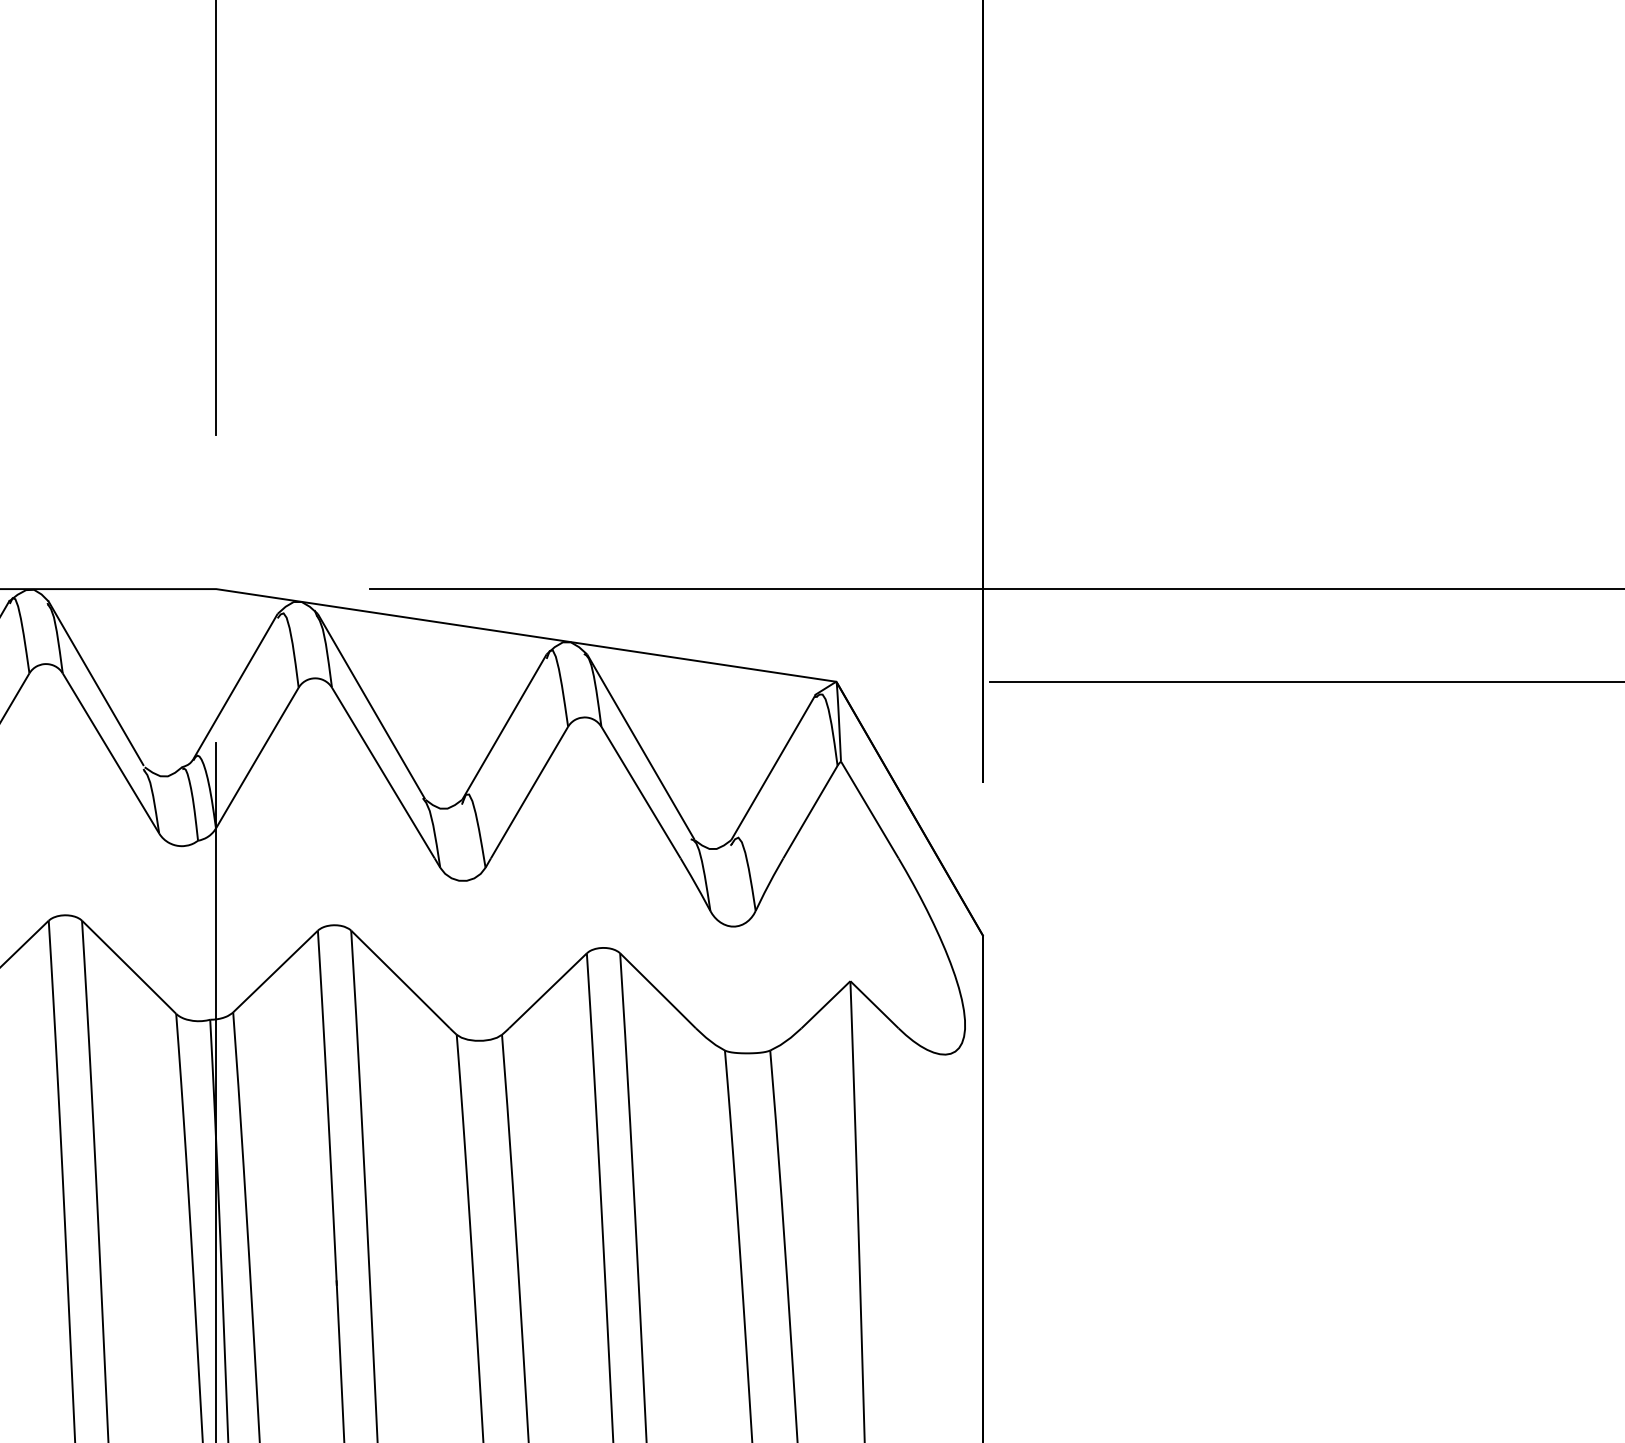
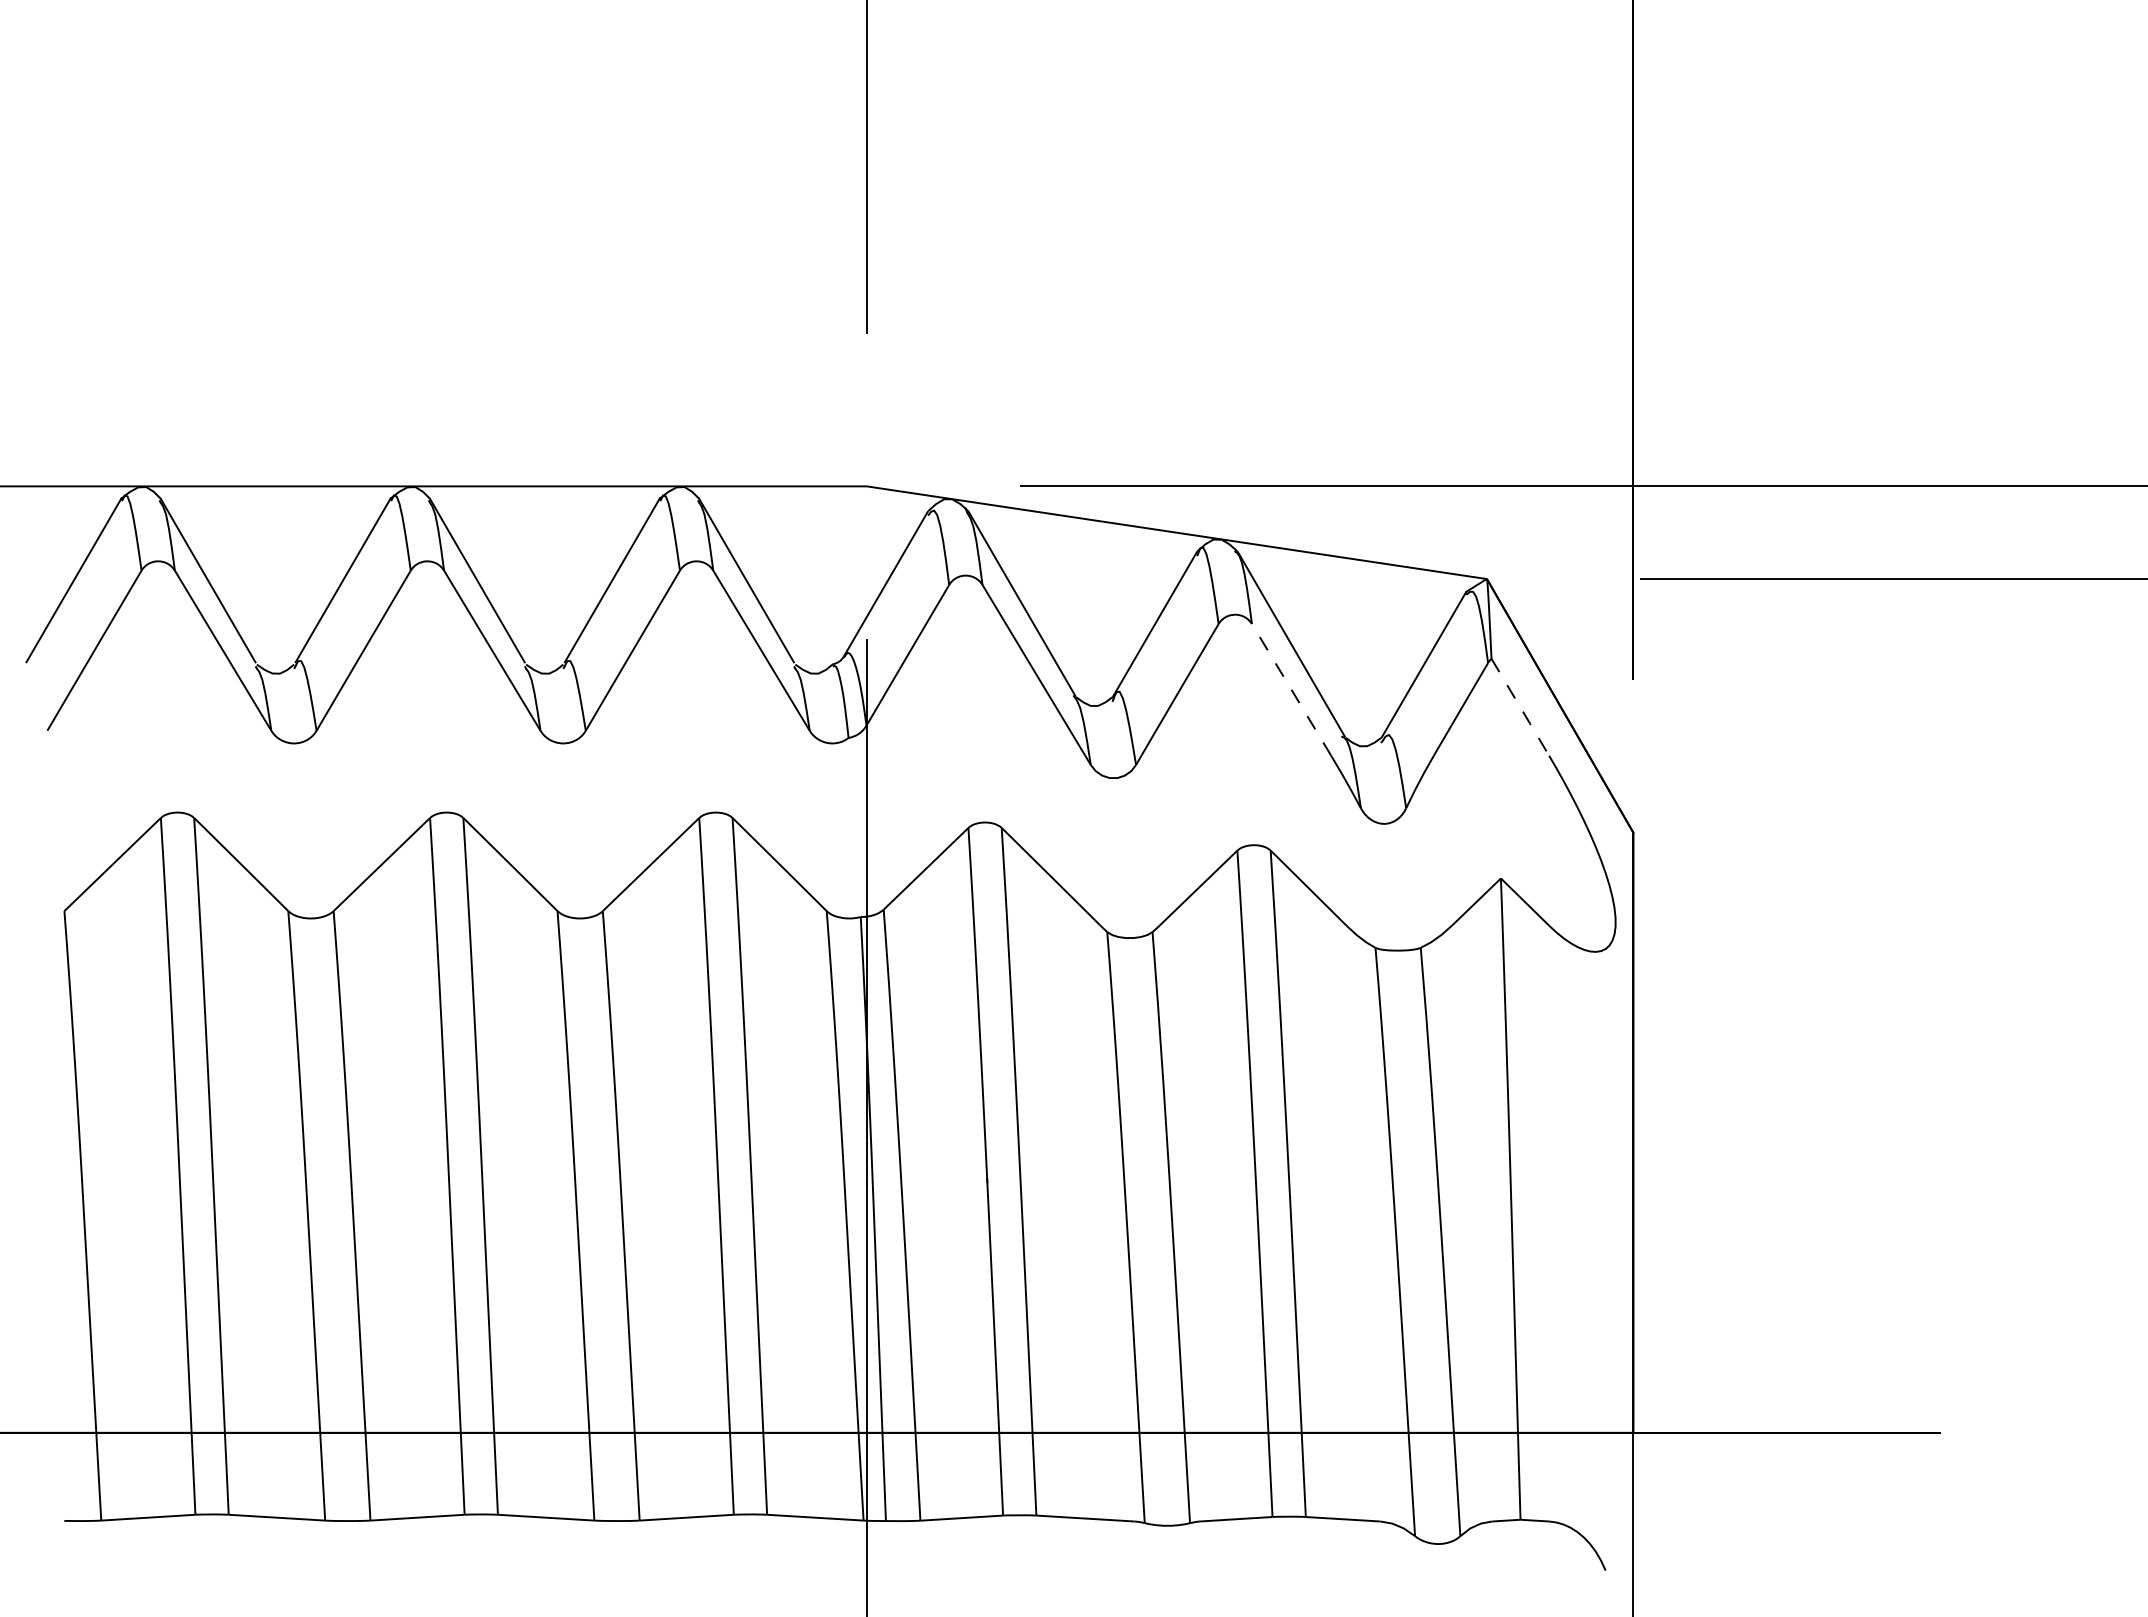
line: (640, 792) -> (1291, 689), solid -> dashed
line: (869, 810) -> (1520, 707), solid -> dashed

